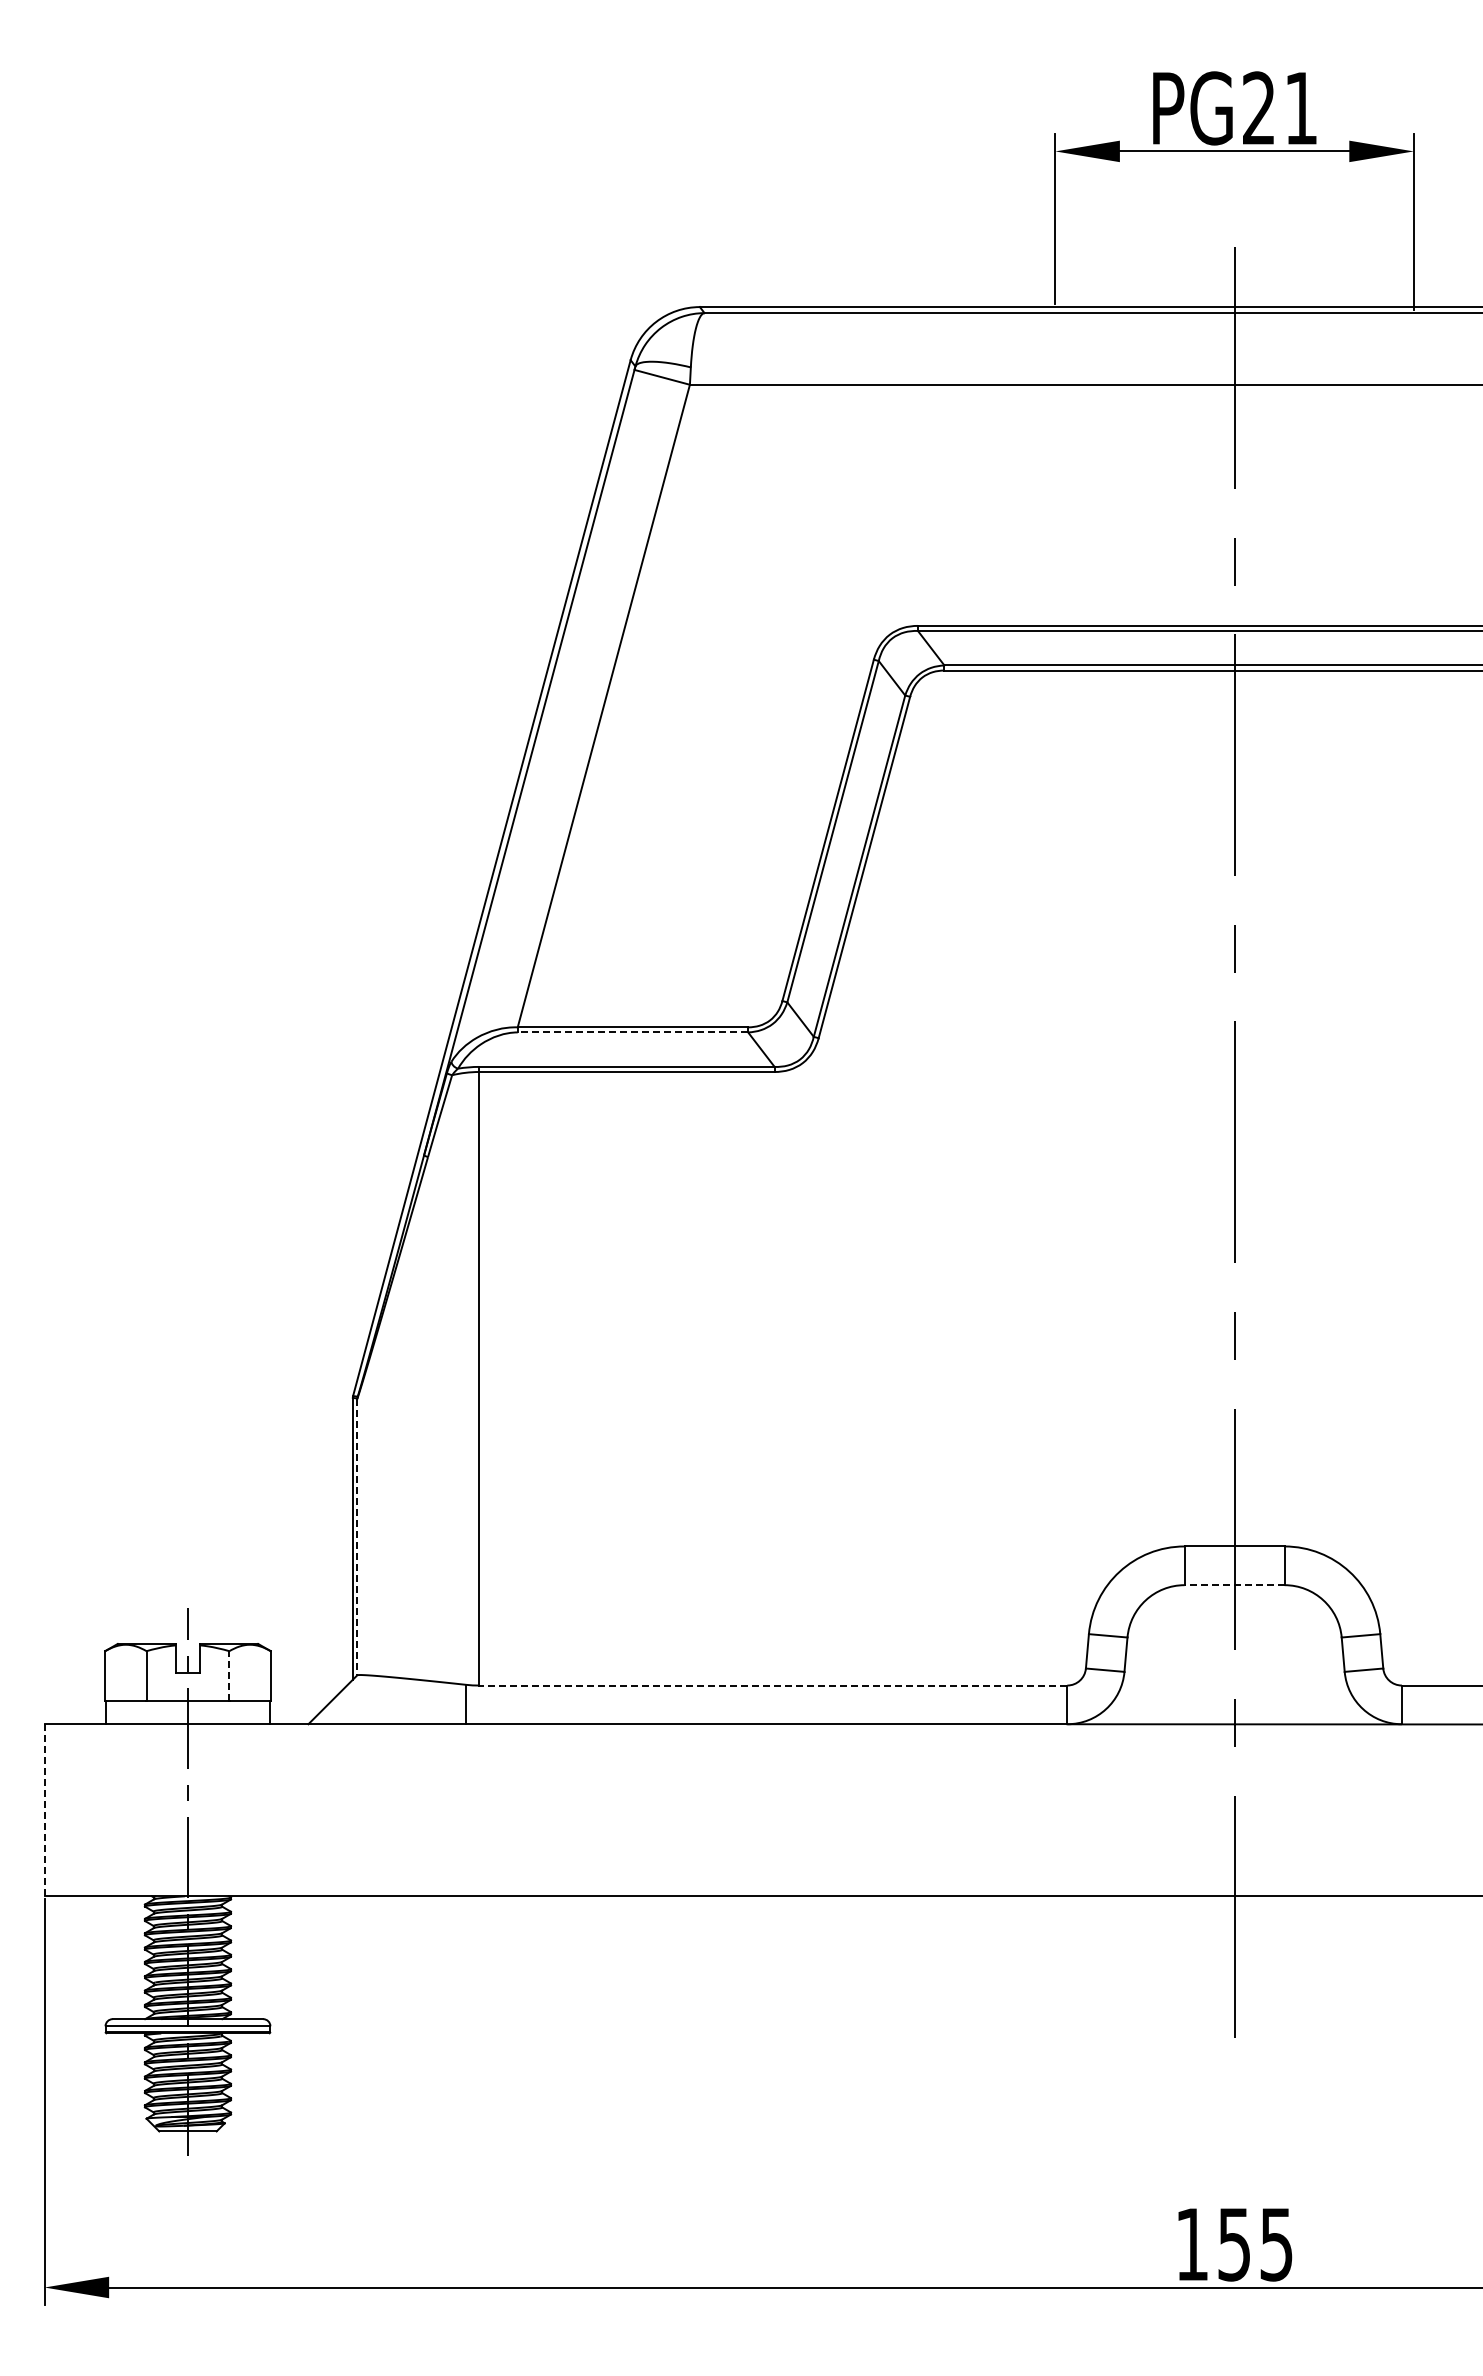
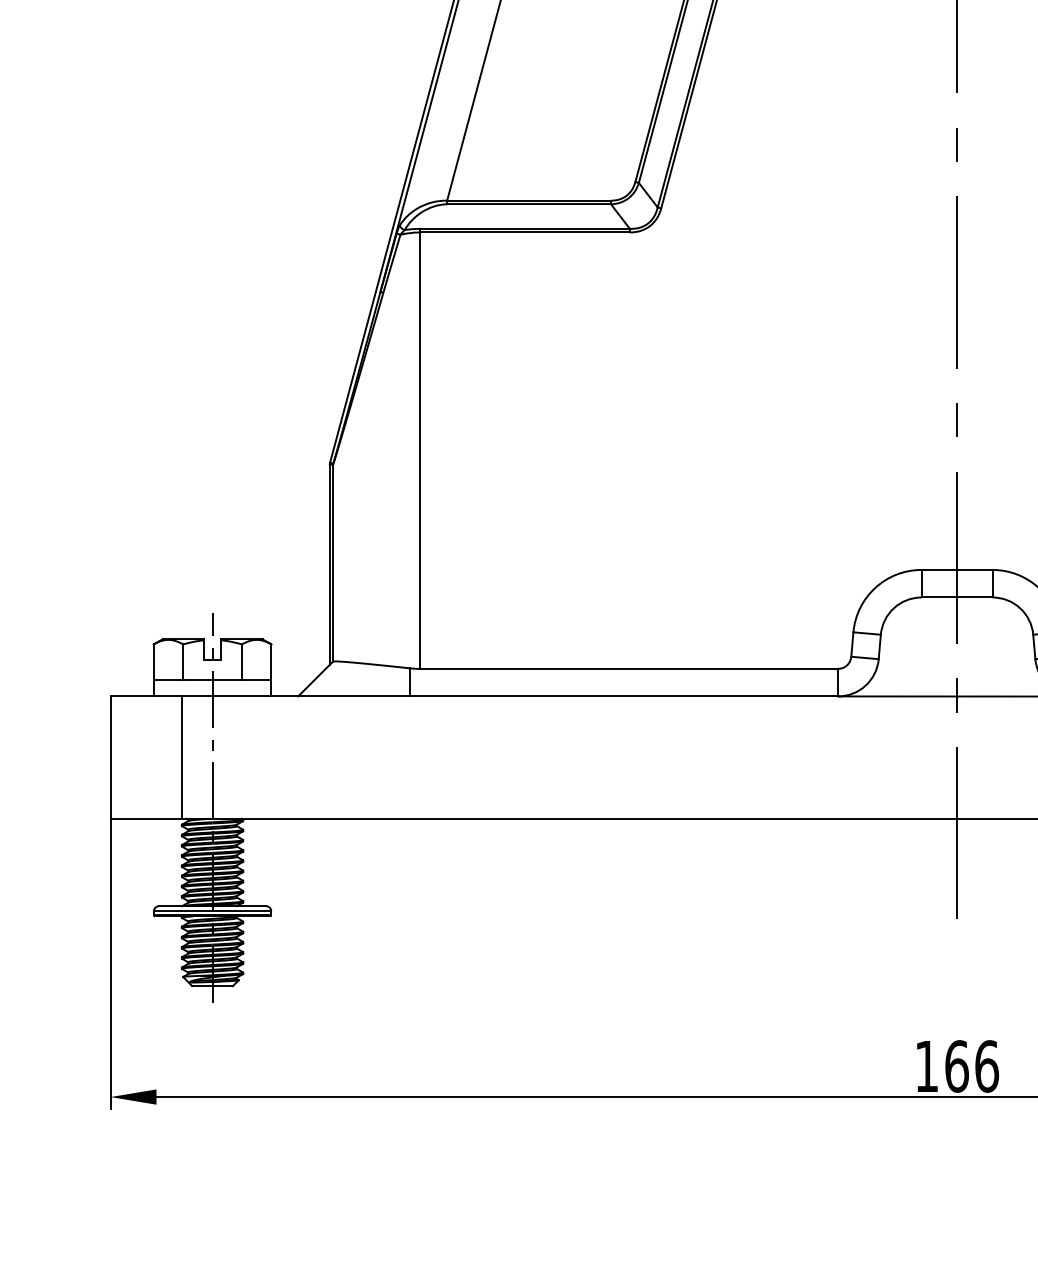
line: (632, 1032) -> (528, 204), dashed -> solid
line: (357, 1537) -> (333, 563), dashed -> solid
line: (1234, 1585) -> (956, 597), dashed -> solid
line: (229, 1675) -> (242, 661), dashed -> solid
line: (772, 1685) -> (628, 668), dashed -> solid
line: (44, 1810) -> (110, 757), dashed -> solid
line: (144, 1810) -> (181, 757), added
text: (1255, 2244) -> (971, 1066), 155 -> 166

